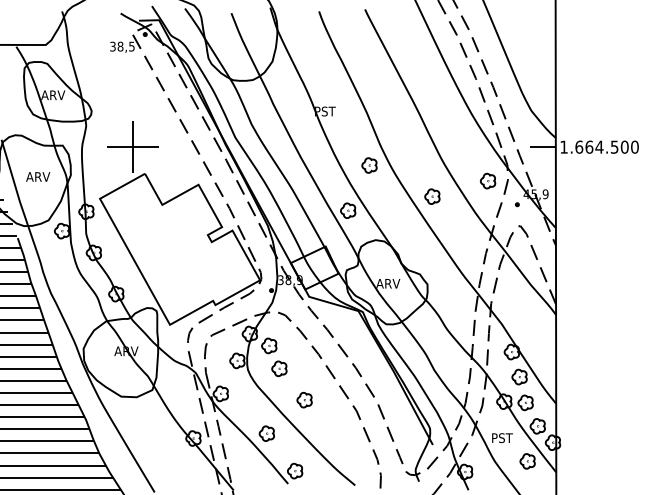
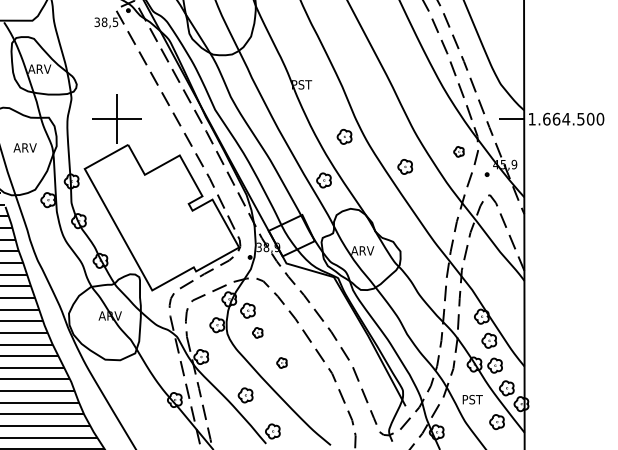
part: (488, 180) -> (459, 151), size x0.7
part: (279, 368) -> (257, 332), size x0.7
part: (304, 399) -> (281, 362), size x0.7

